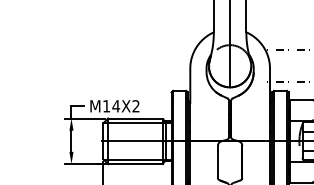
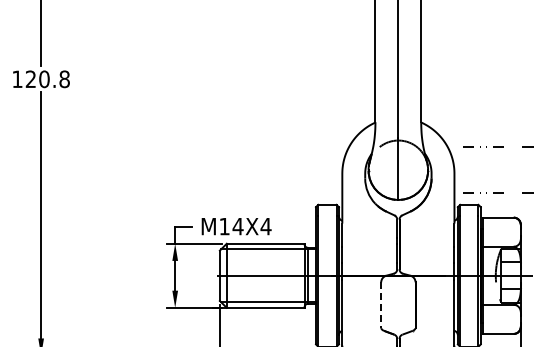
text: (135, 106) -> (265, 226), M14X2 -> M14X4
line: (218, 162) -> (381, 305), solid -> dashed

